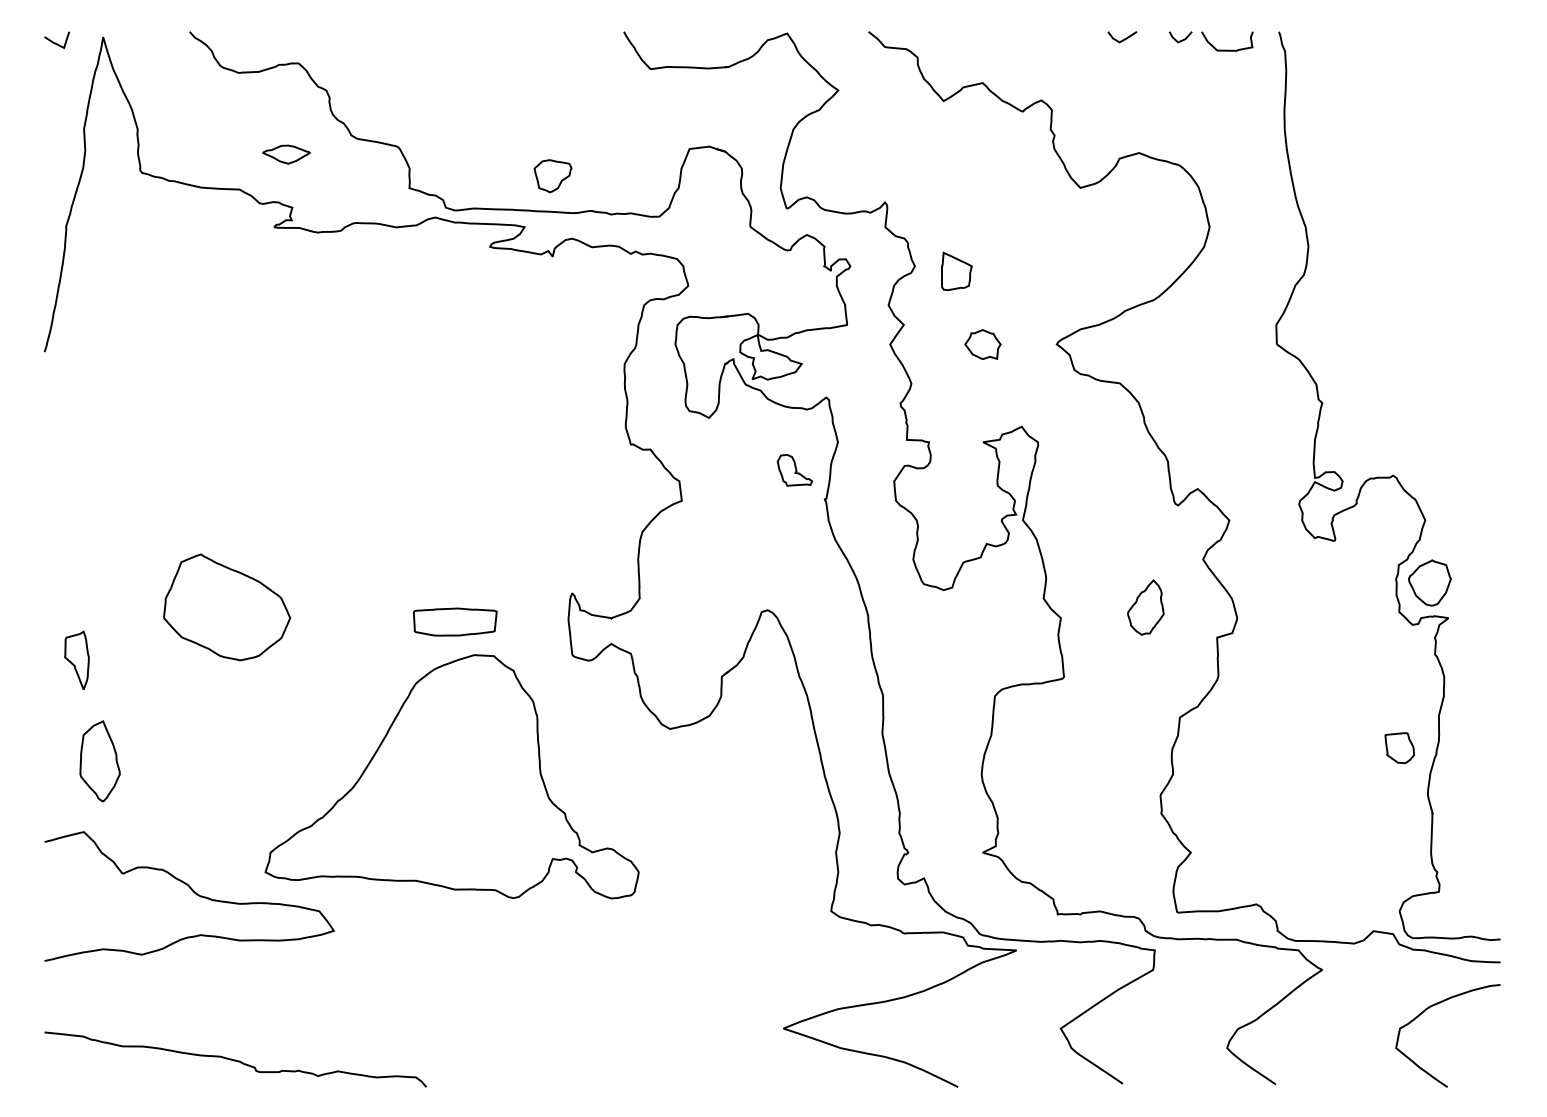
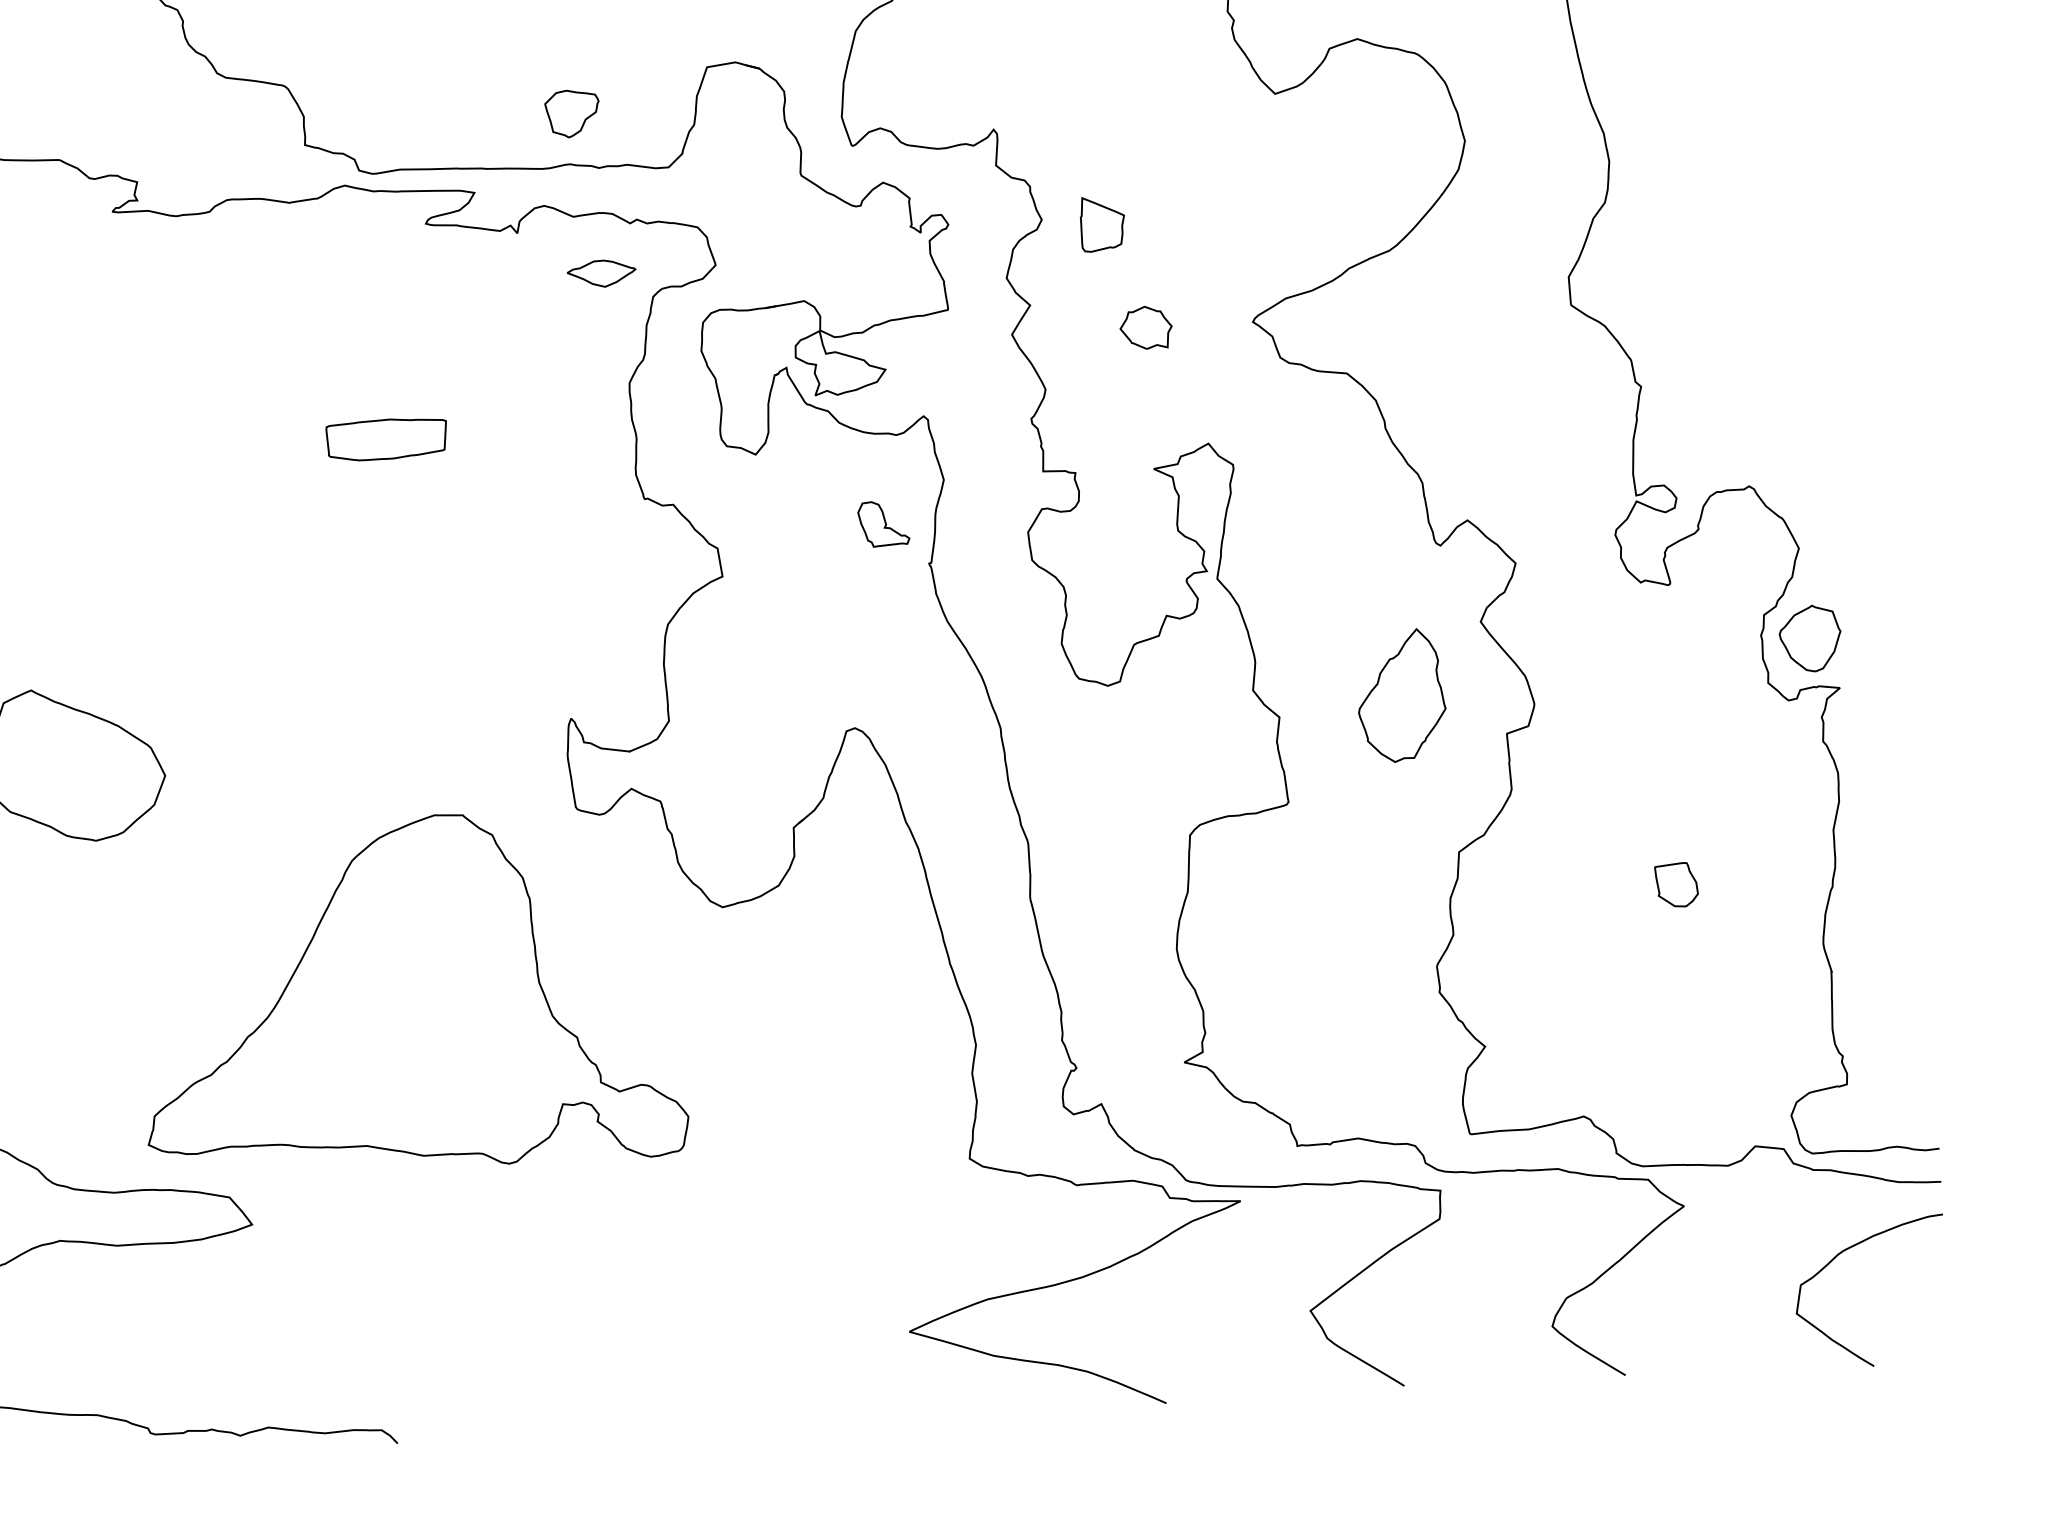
part: (286, 154) -> (601, 273), moved
part: (552, 176) -> (571, 114), moved
part: (1145, 607) -> (1400, 695), size x1.67
part: (455, 621) -> (387, 438), moved
part: (1399, 748) -> (1676, 885), moved

